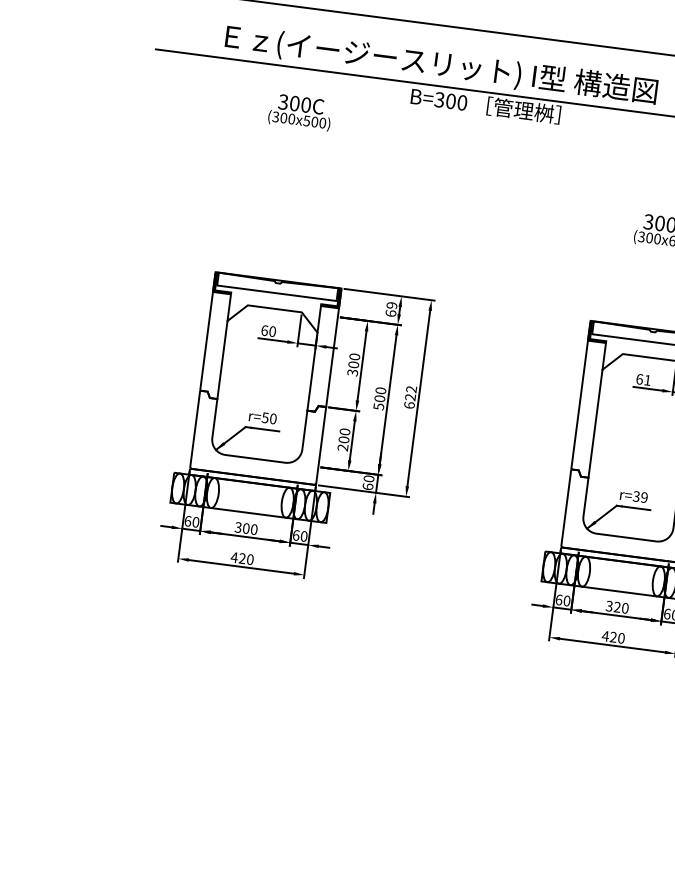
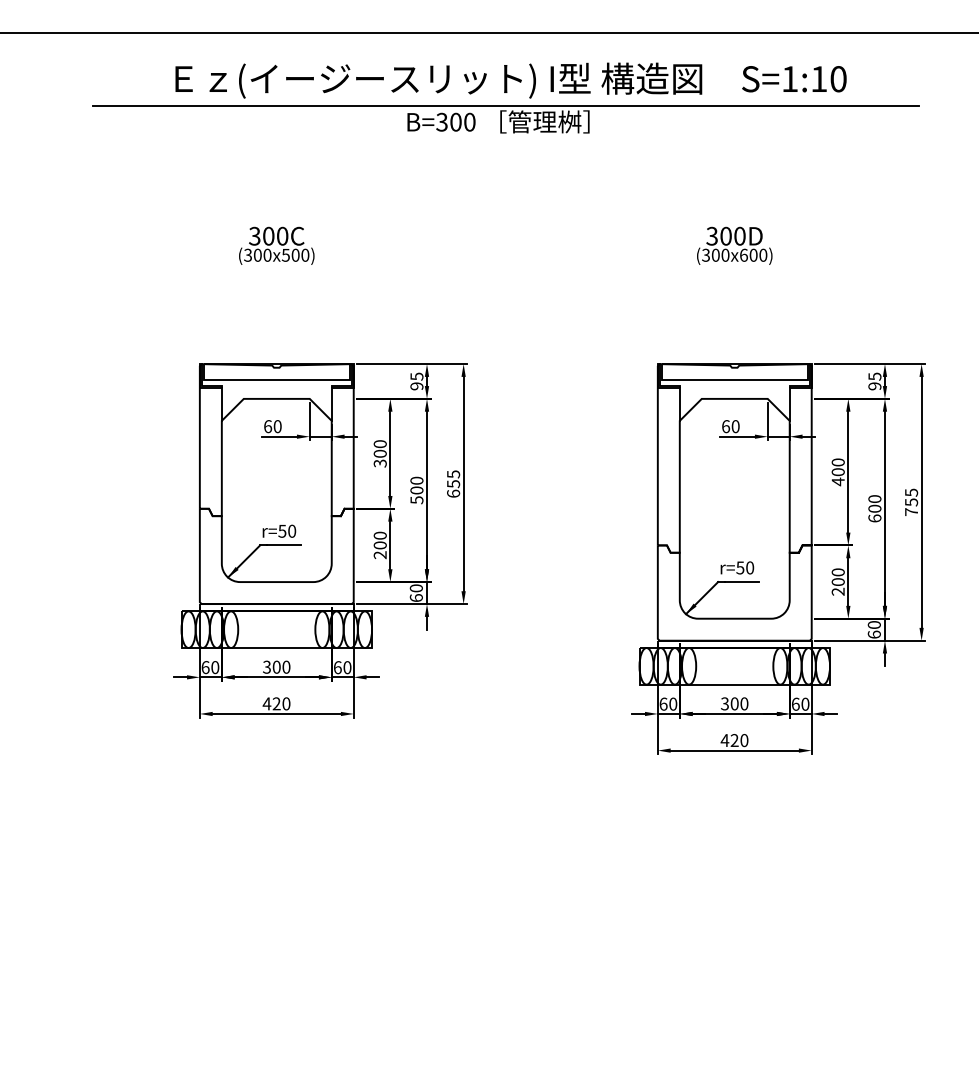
text: (300, 112) -> (276, 245), moved
text: (391, 309) -> (416, 381), 69 -> 95
text: (647, 380) -> (735, 426), 61 -> 60
text: (410, 393) -> (453, 479), 622 -> 655
text: (640, 496) -> (745, 567), r=39 -> r=50
text: (617, 606) -> (734, 703), 320 -> 300

